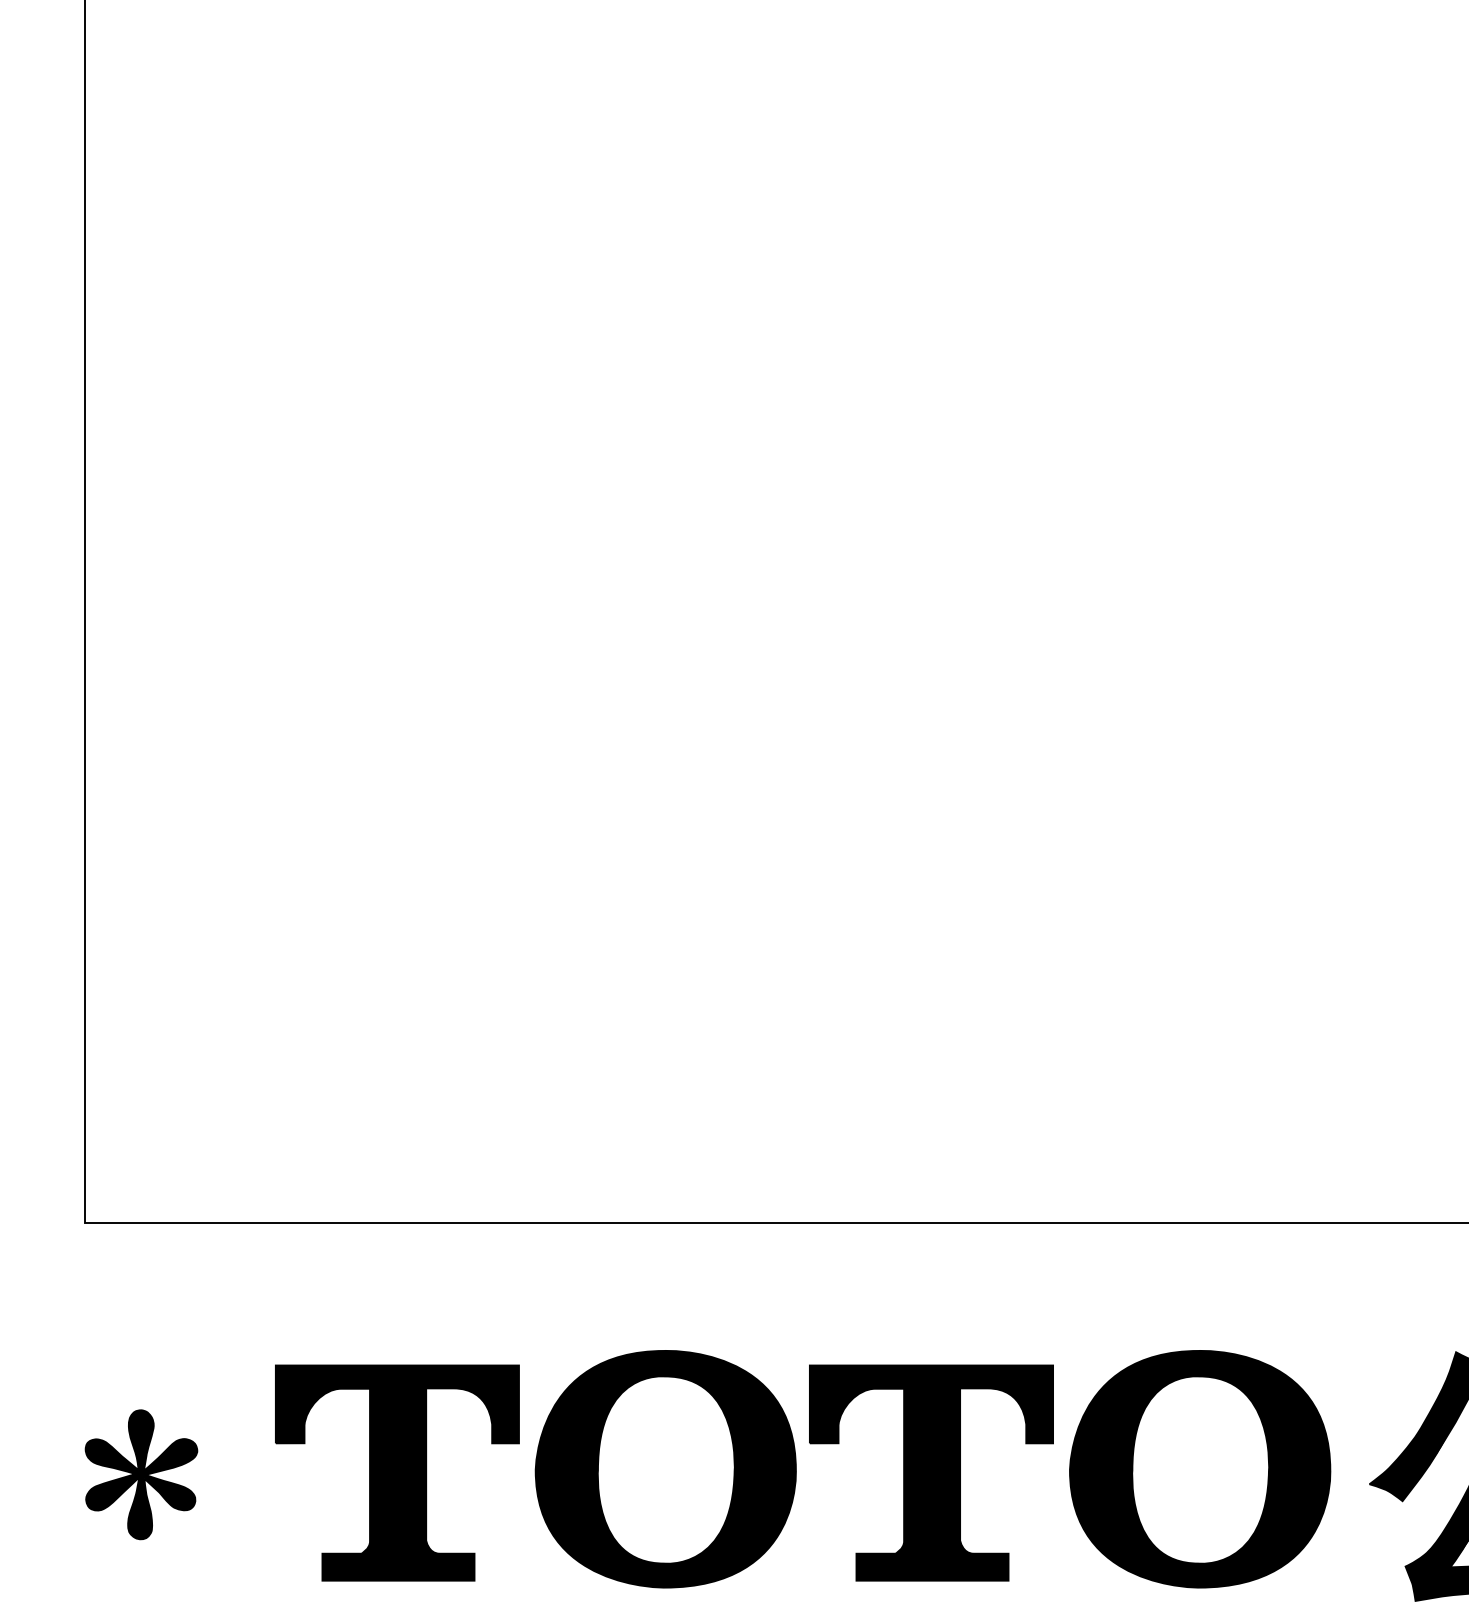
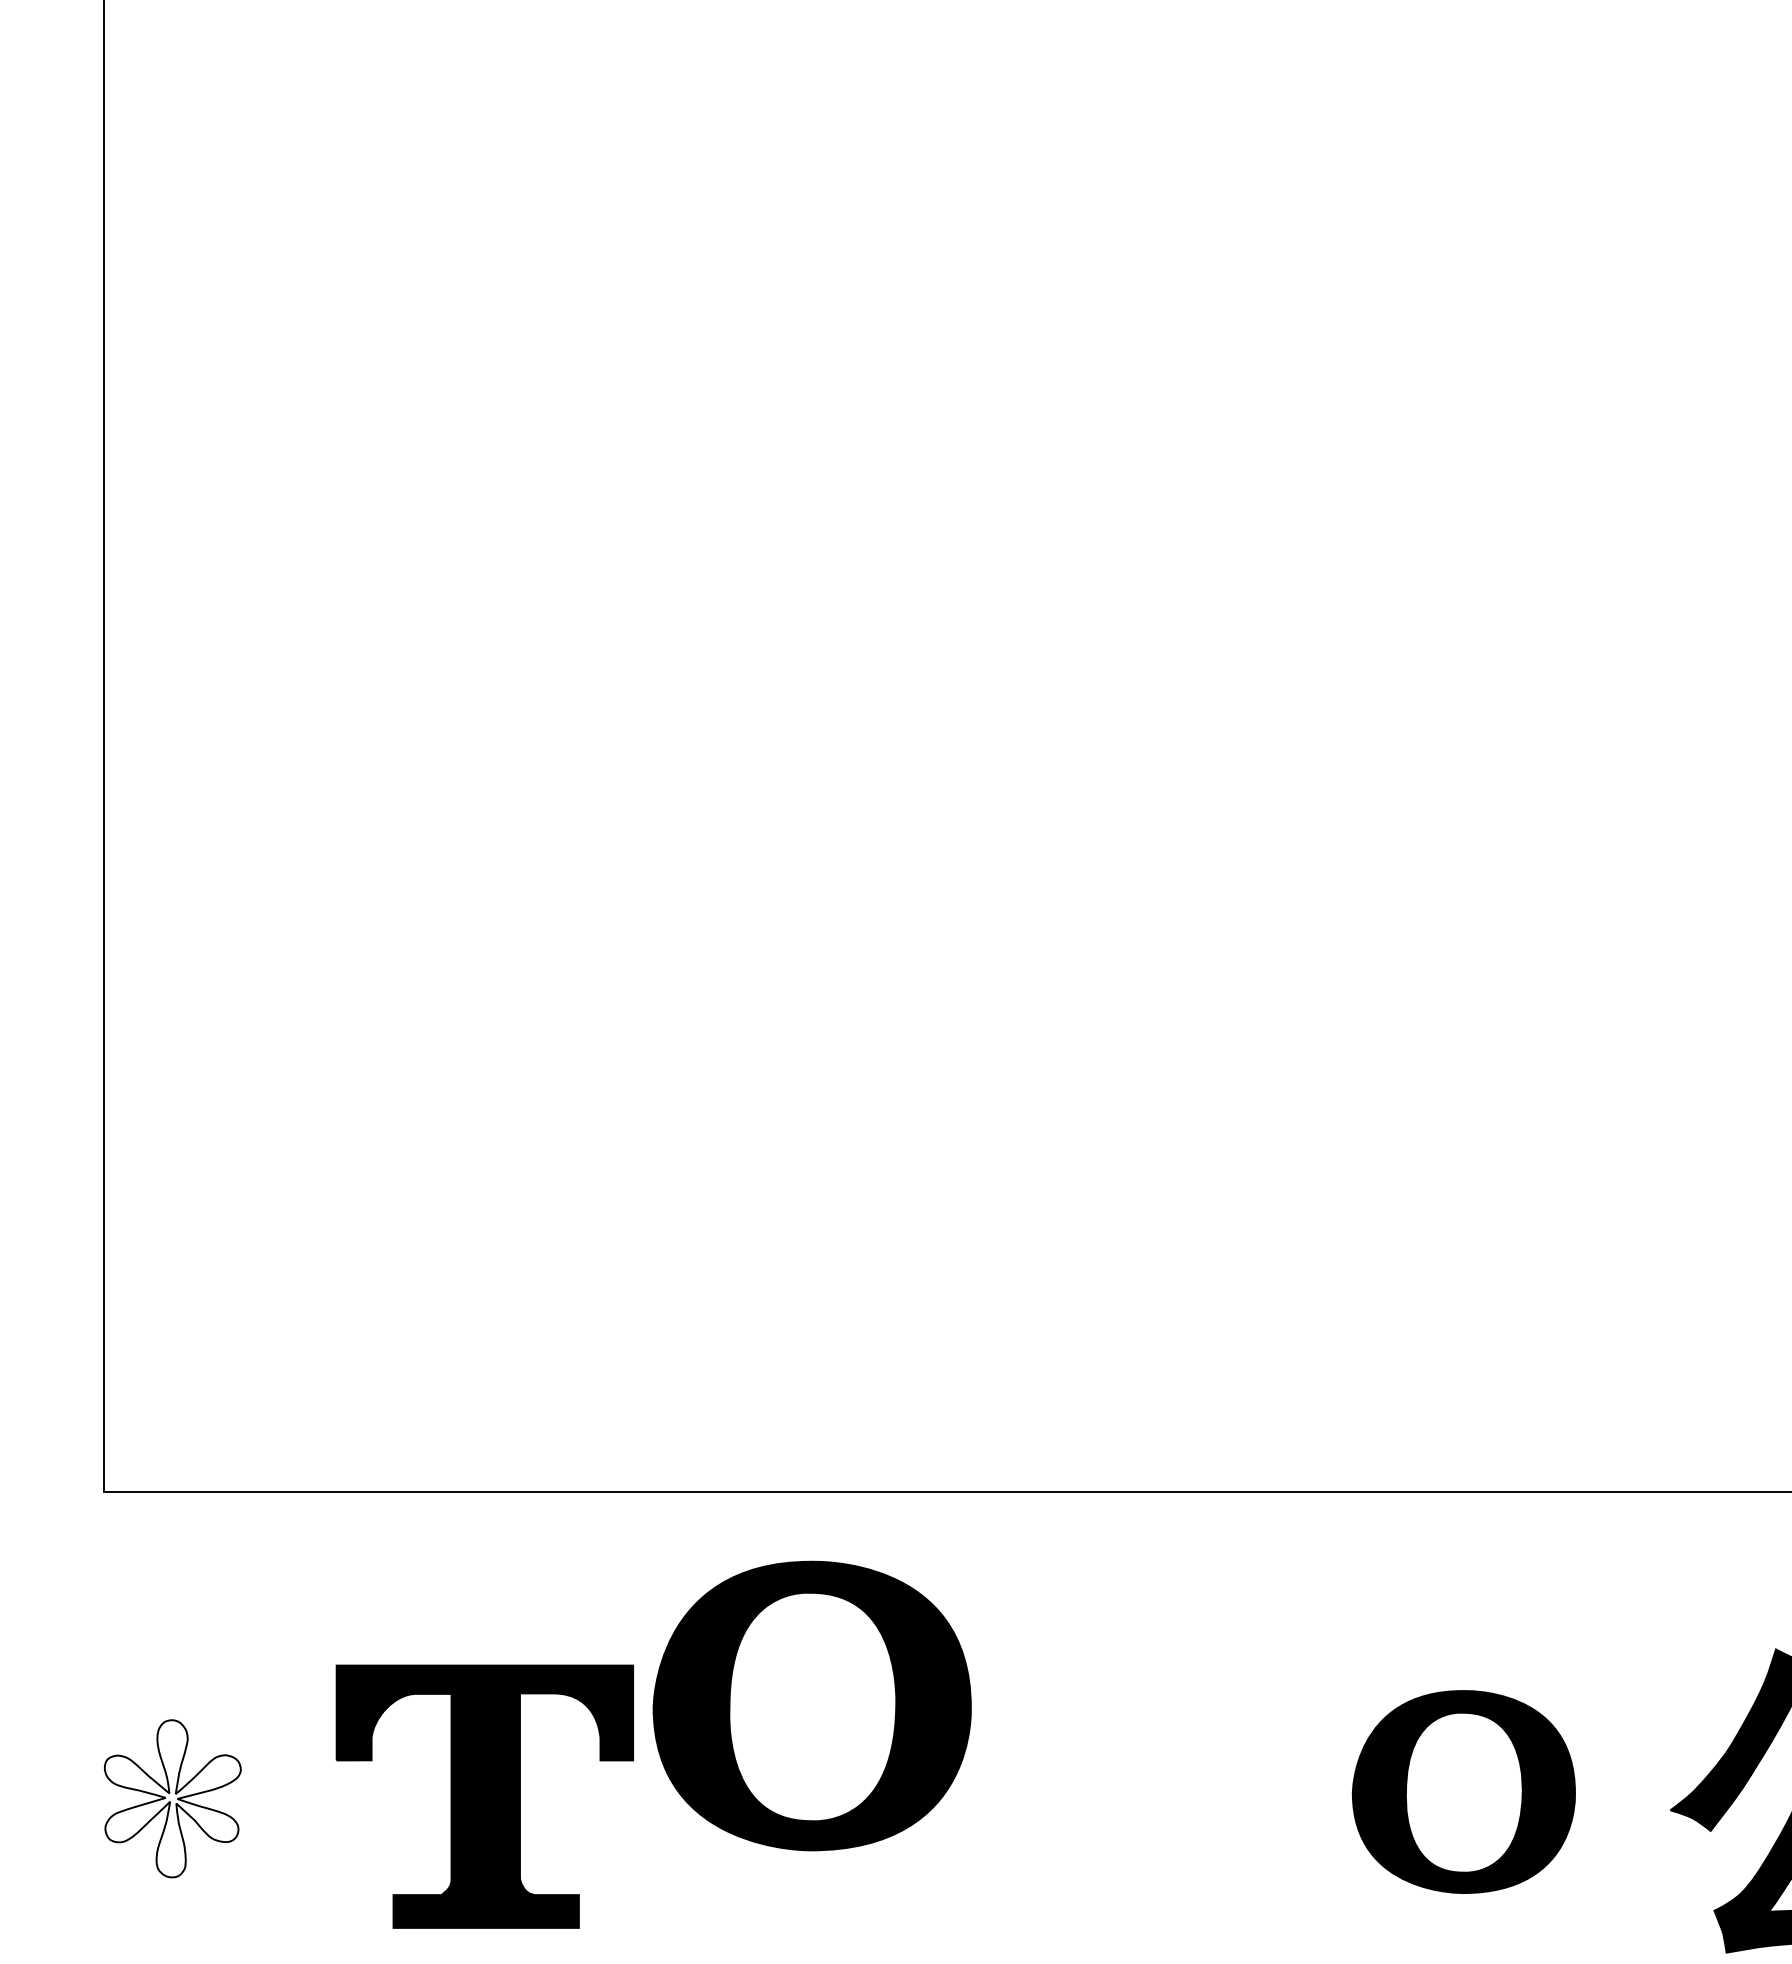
part: (665, 1468) -> (811, 1705), moved
part: (1199, 1468) -> (1463, 1791), size x0.7
part: (931, 1472) -> (1136, 1796), removed
fill: (141, 1474) -> (172, 1798), removed

